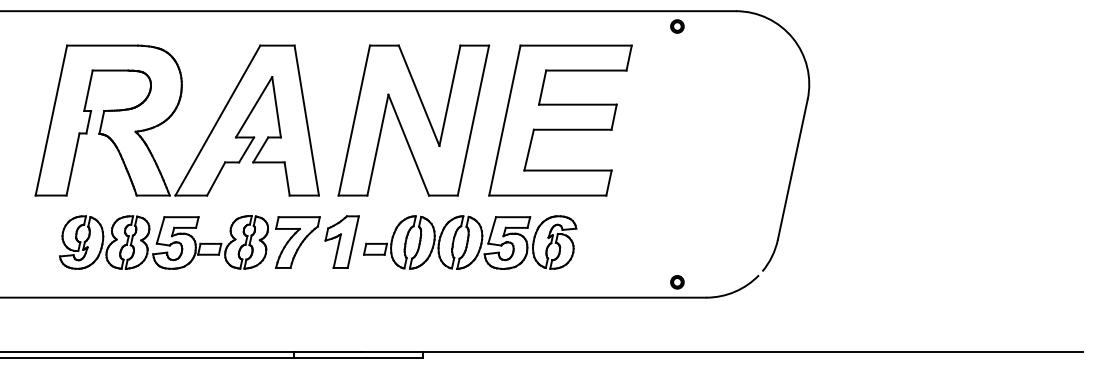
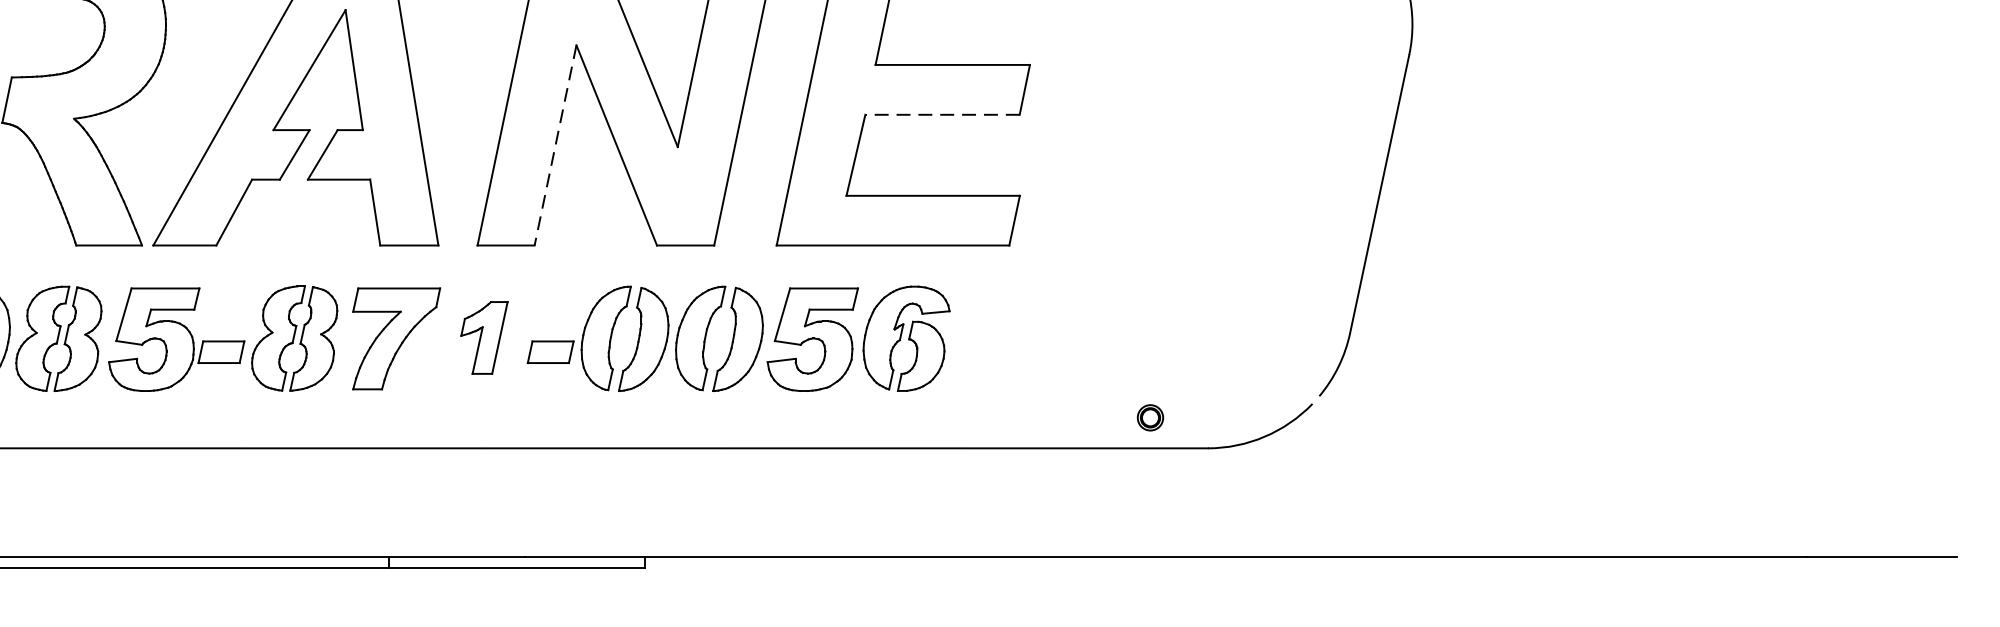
line: (572, 129) -> (942, 114), solid -> dashed
line: (377, 145) -> (554, 146), solid -> dashed
part: (341, 241) -> (483, 336), size x0.7

